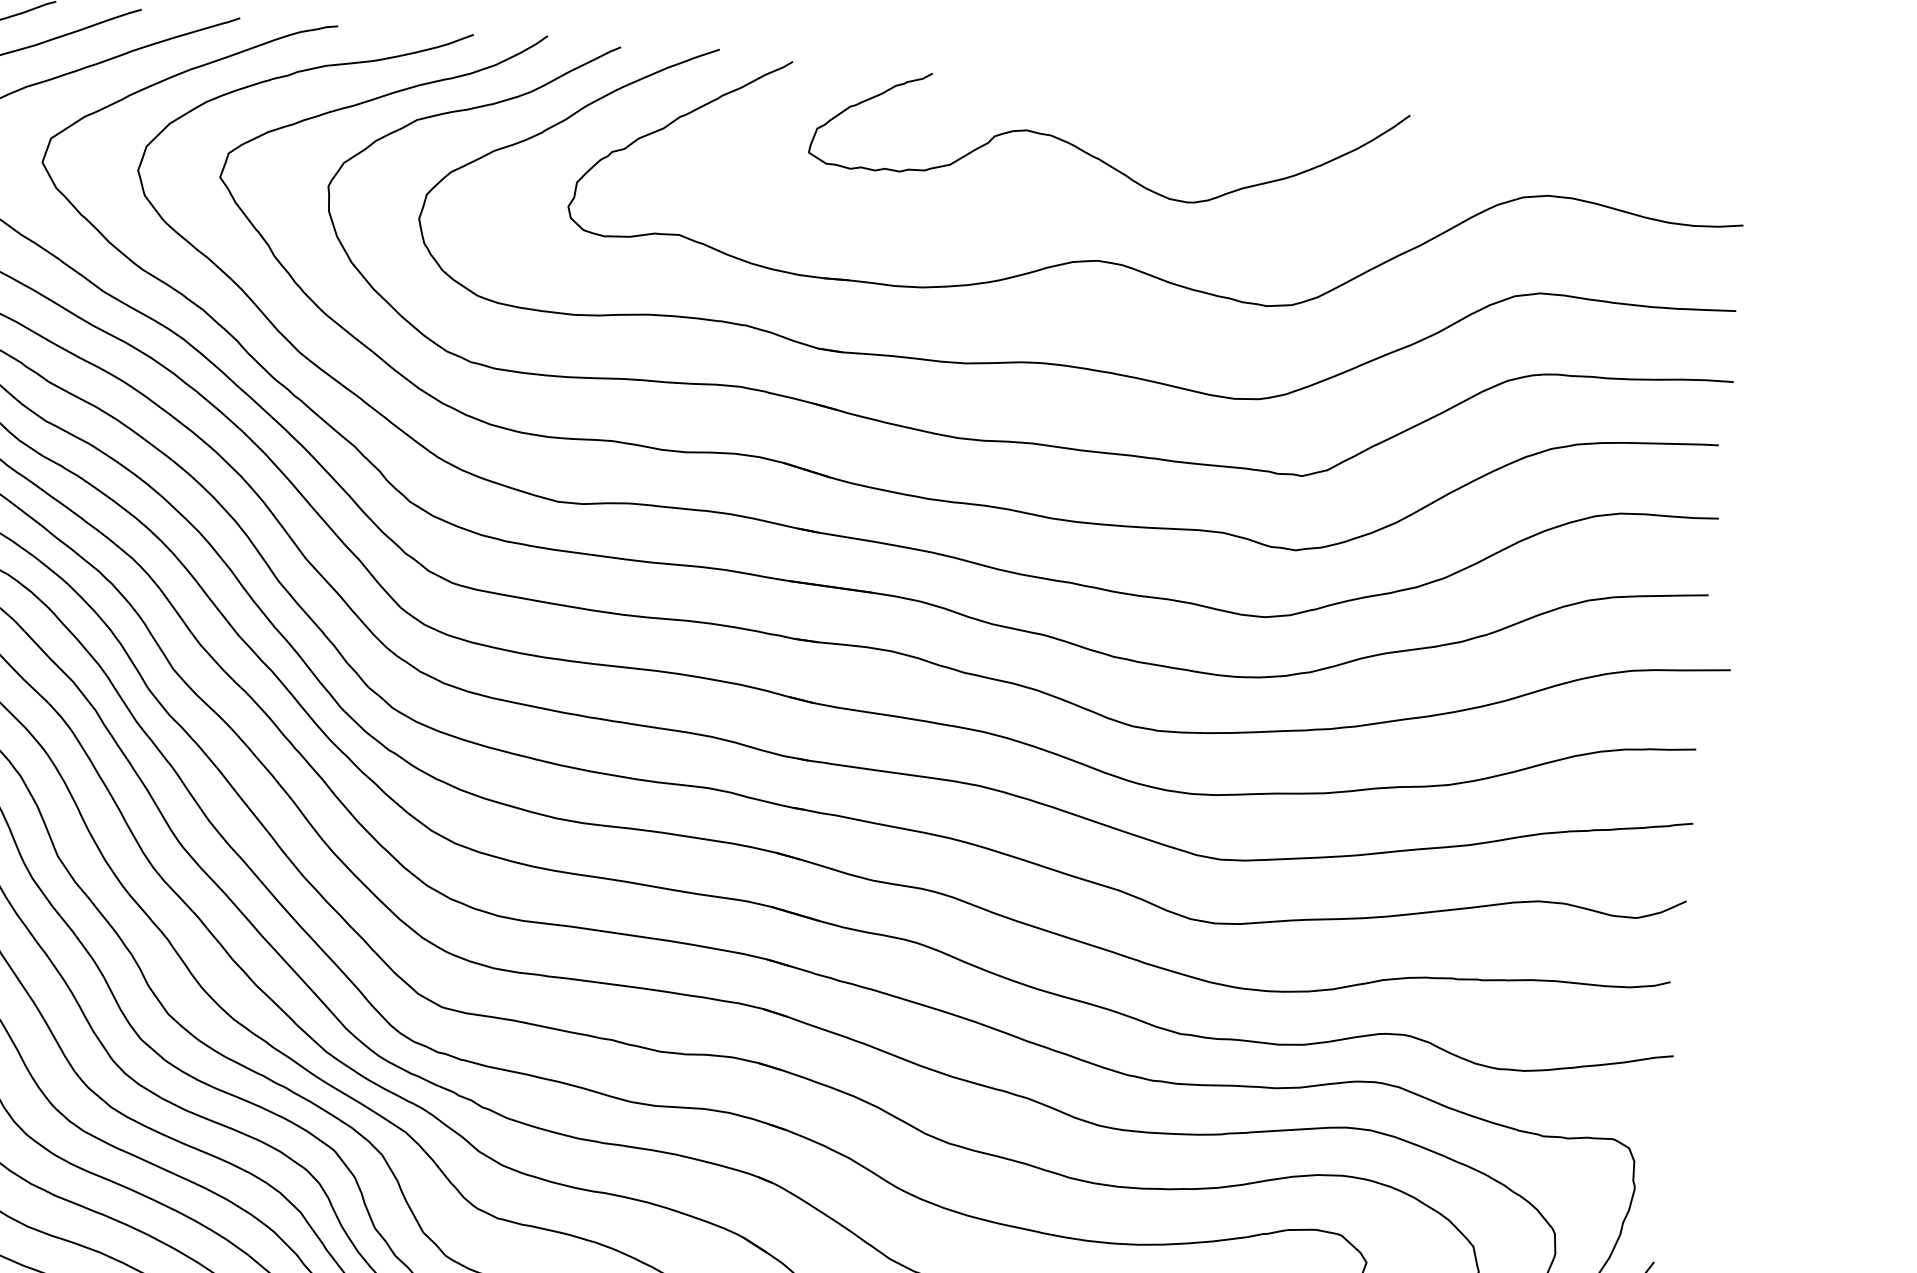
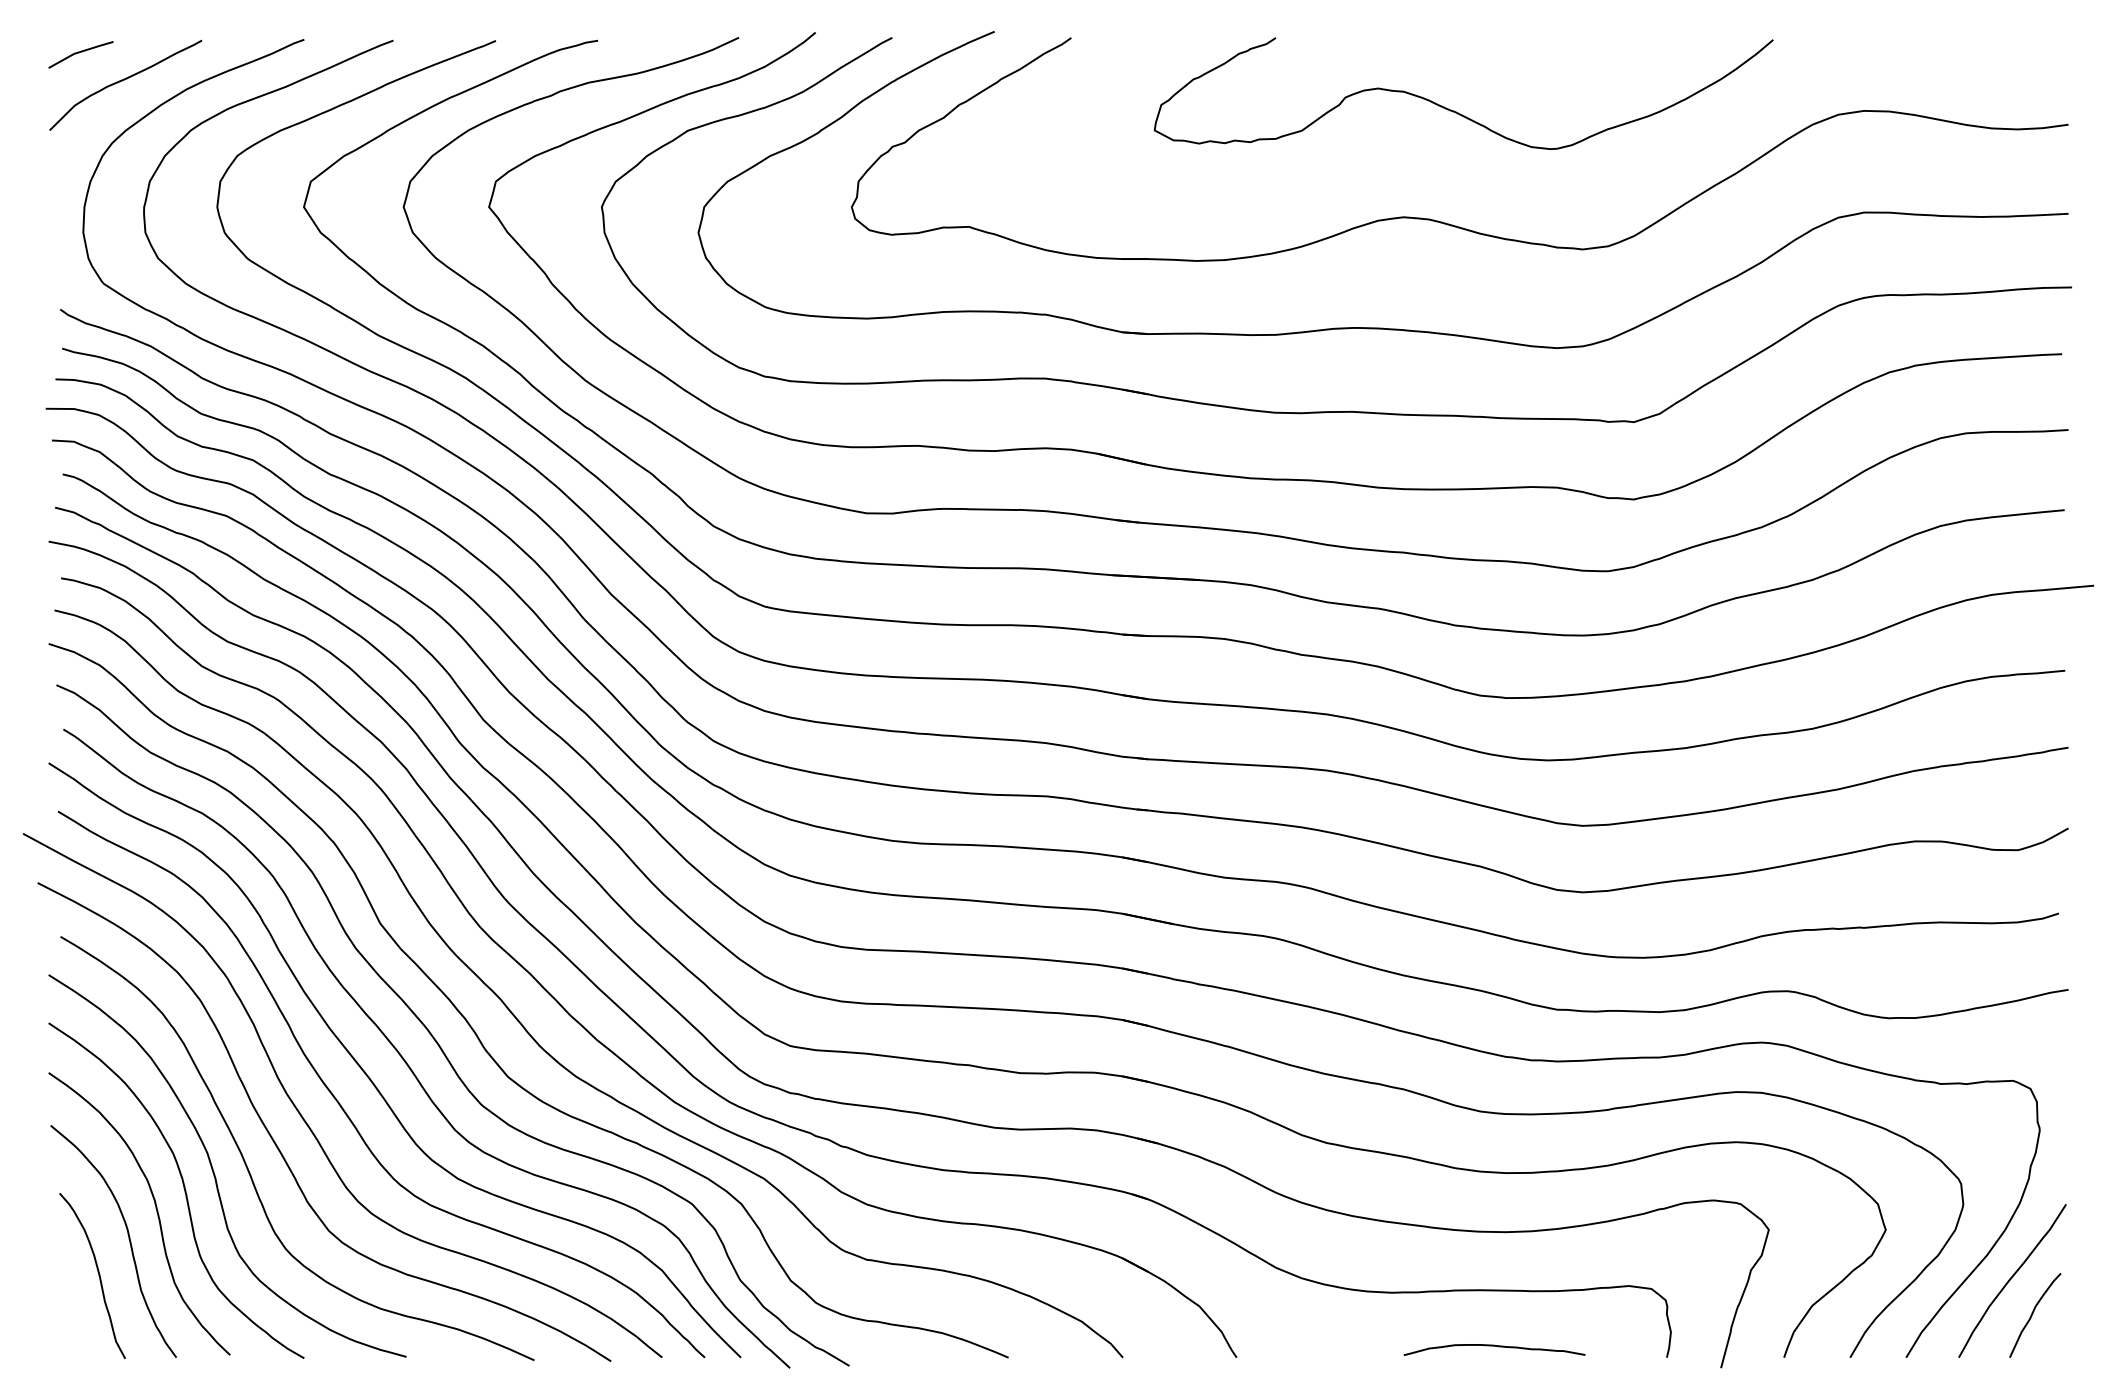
curve: (1098, 157) -> (1454, 110), moved

